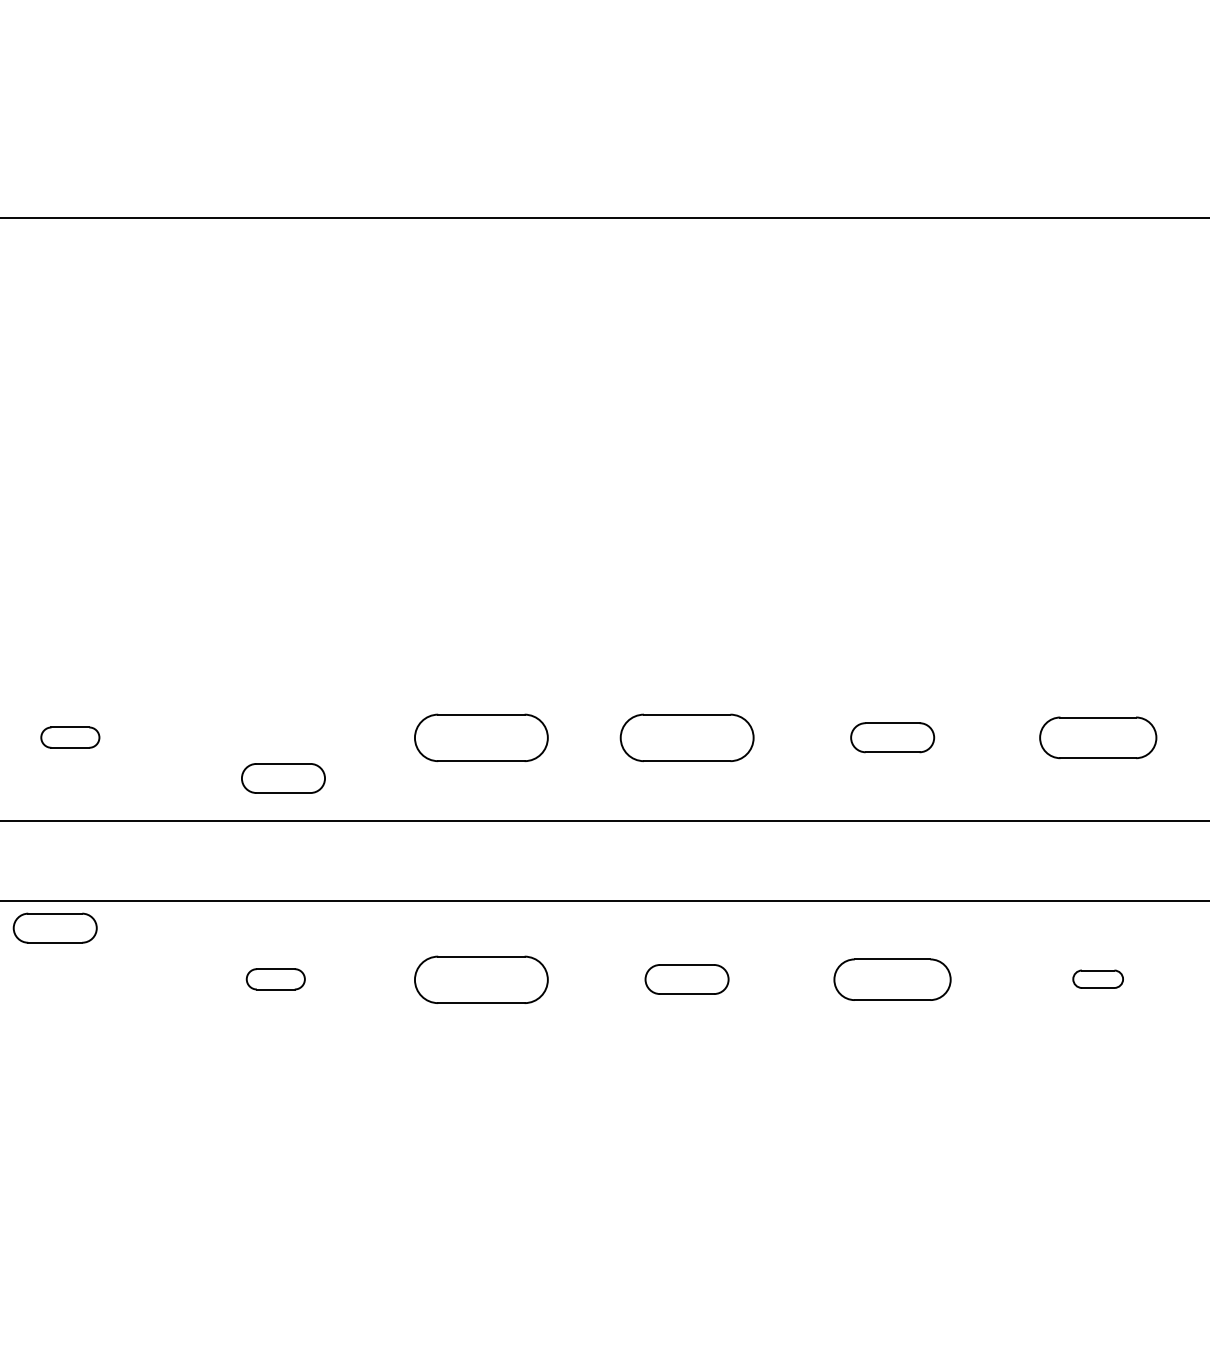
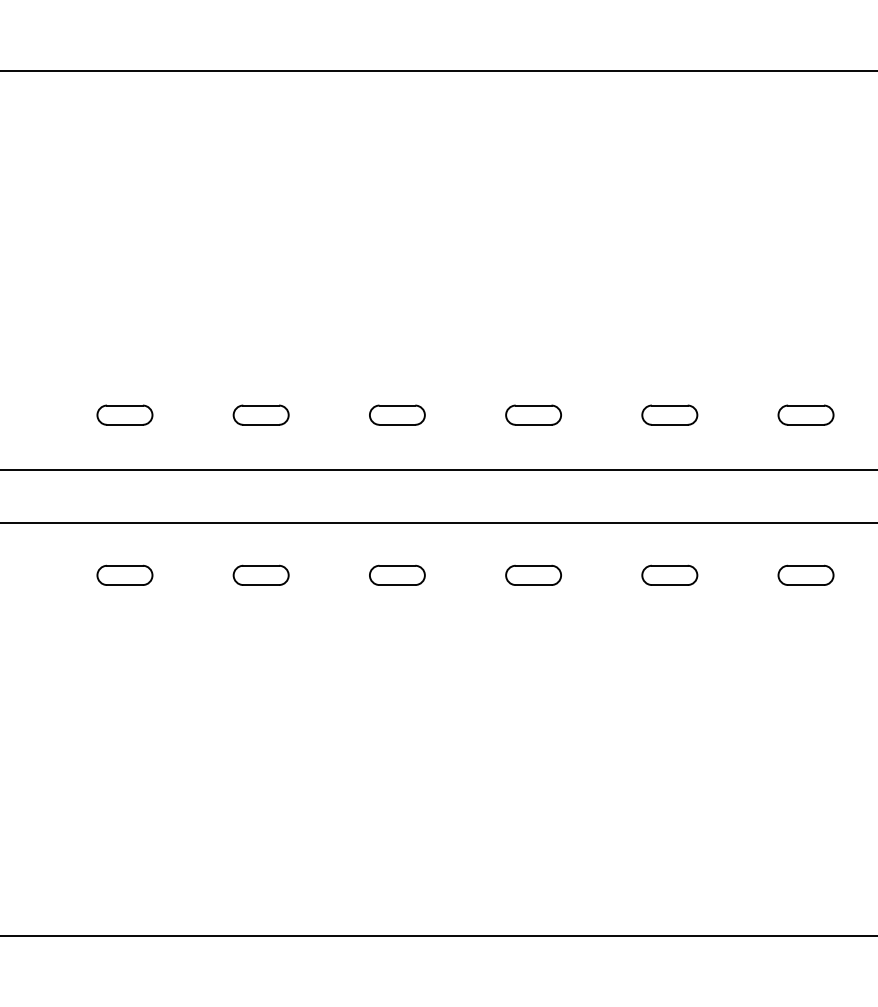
part: (69, 736) -> (124, 414), size x1.43
part: (481, 736) -> (397, 414), size x0.62
part: (686, 736) -> (533, 414), size x0.62
part: (1097, 736) -> (805, 414), size x0.71
part: (282, 777) -> (260, 414), moved
part: (54, 926) -> (124, 574), moved
part: (274, 978) -> (260, 574), size x1.43
part: (481, 978) -> (397, 574), size x0.62
part: (892, 978) -> (669, 574), size x0.71
part: (1097, 978) -> (805, 574), size x1.67

